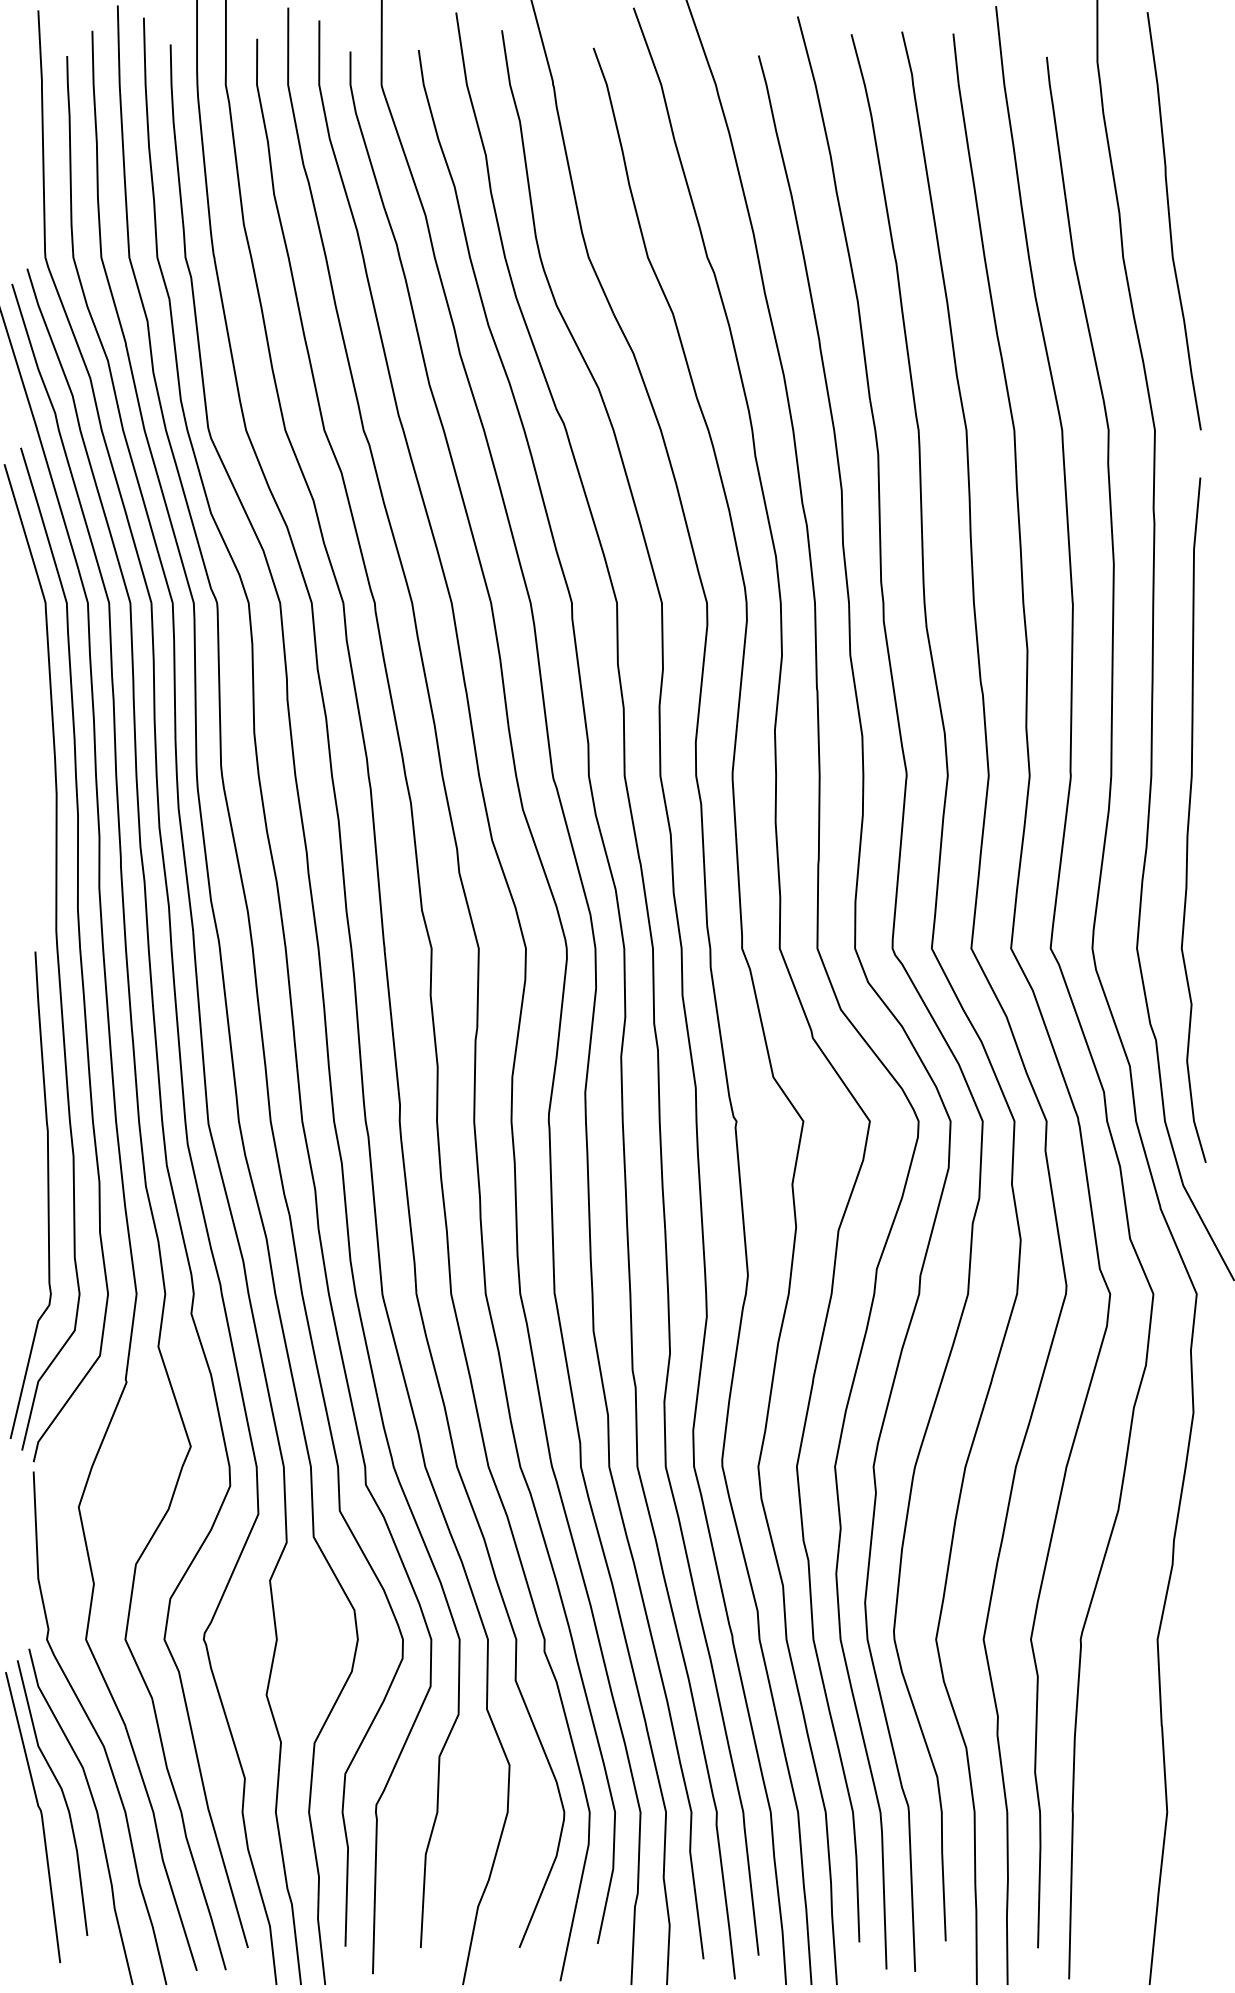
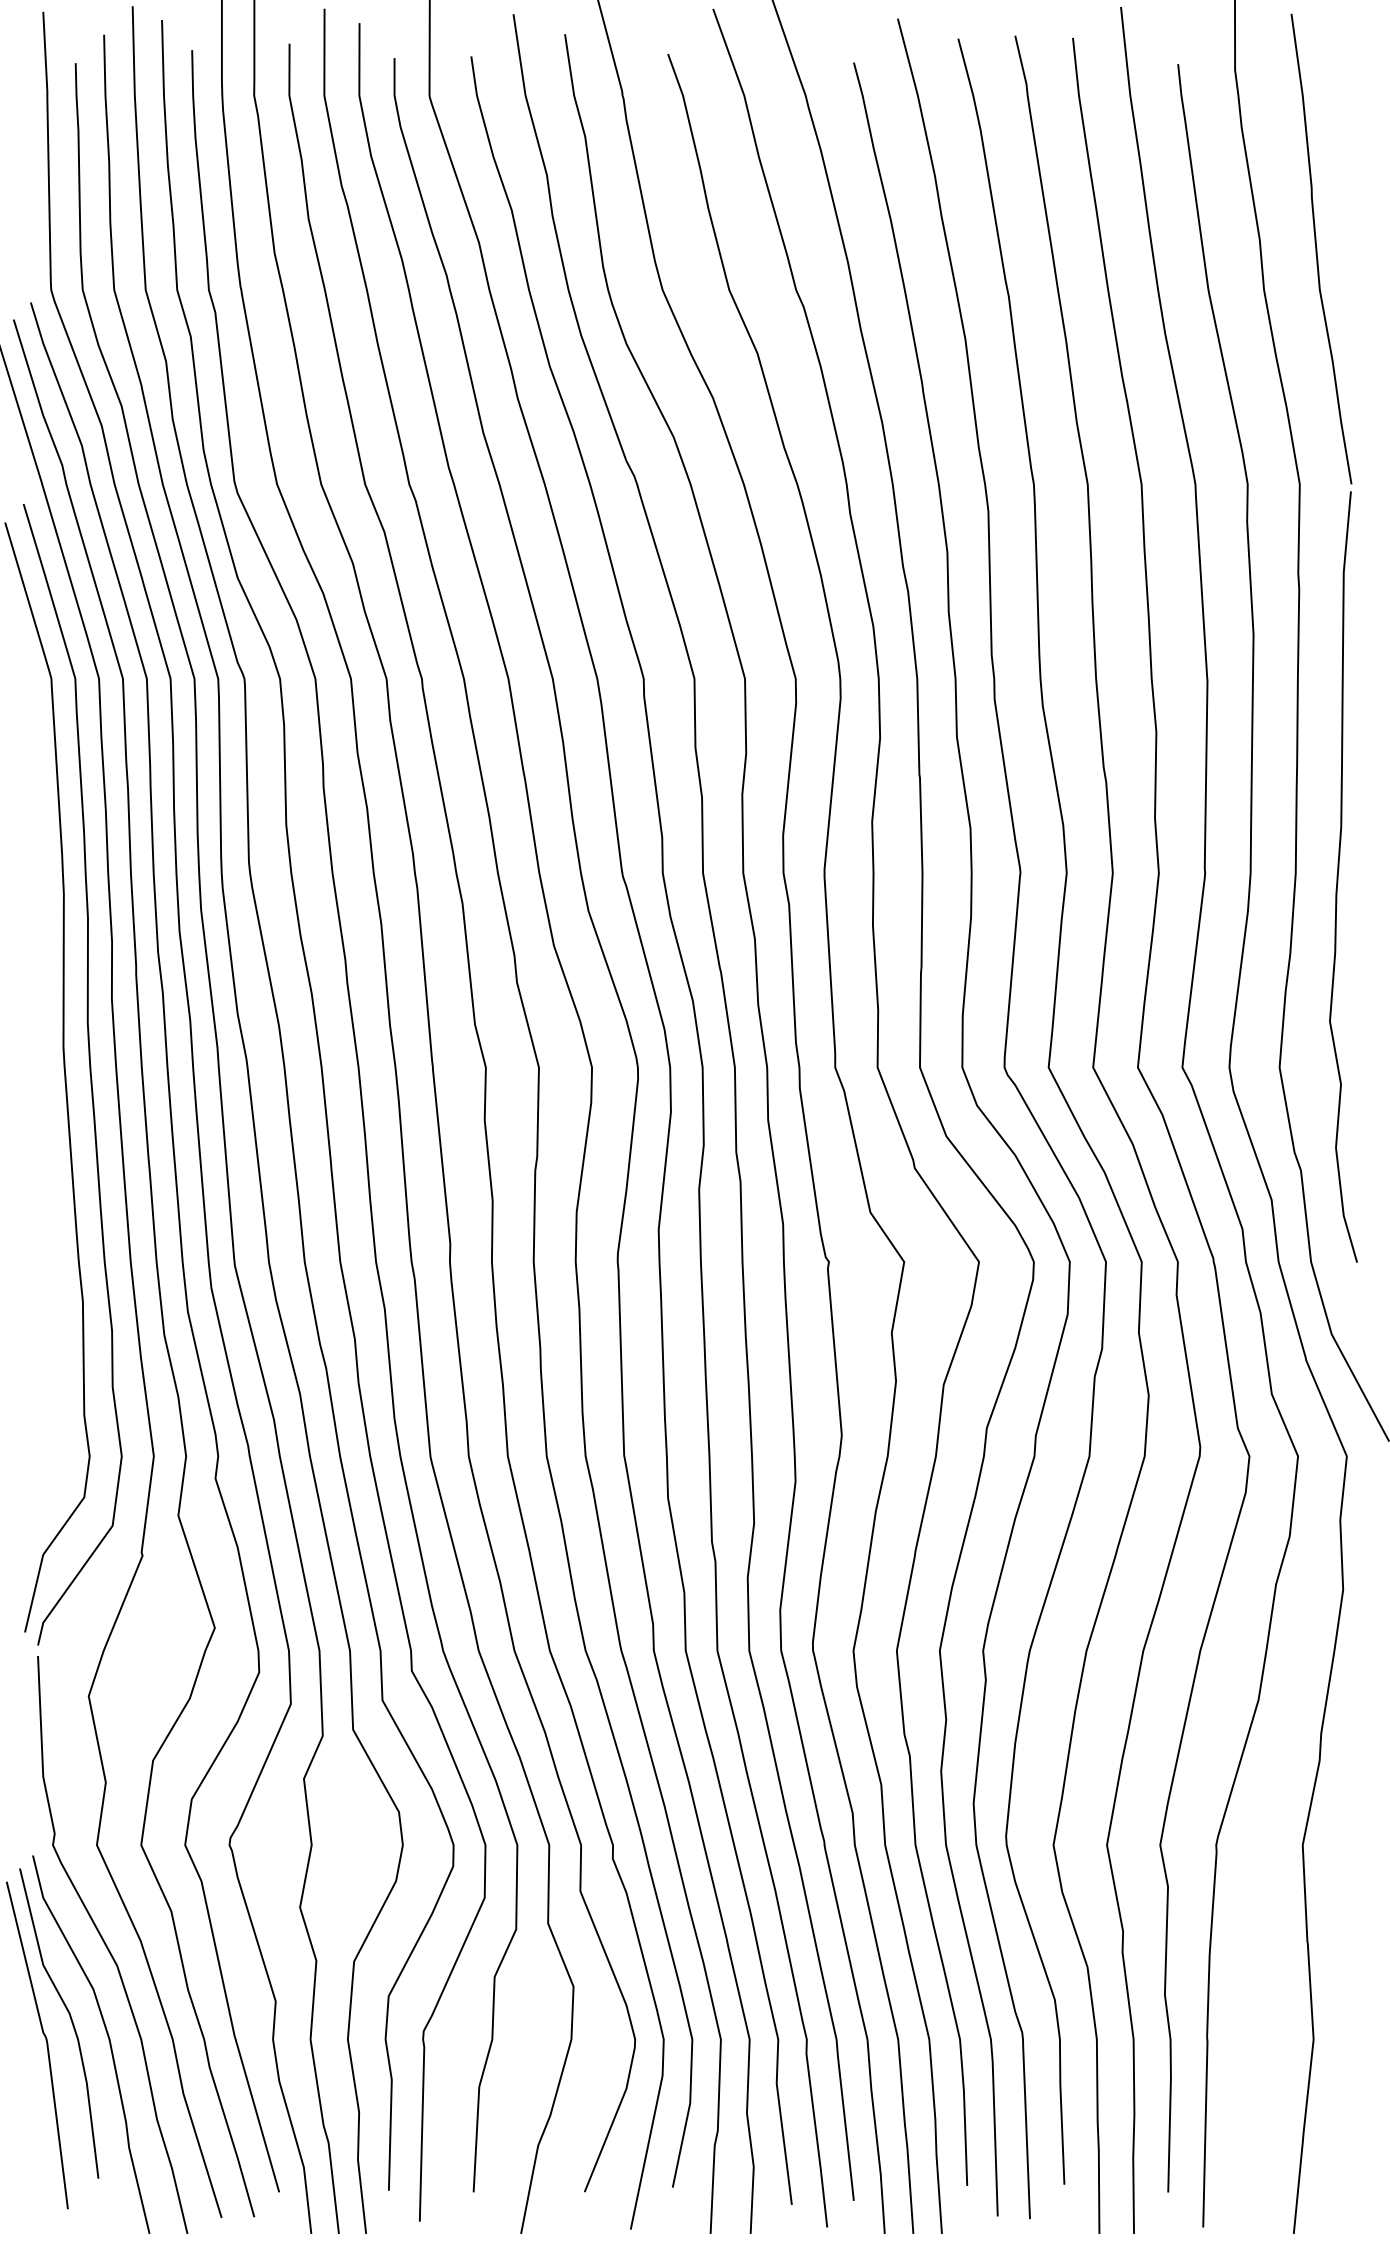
curve: (1189, 819) -> (1338, 876), moved
curve: (47, 1194) -> (53, 1344), removed

